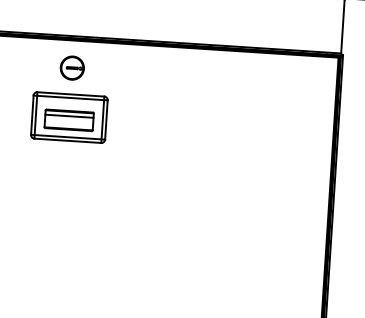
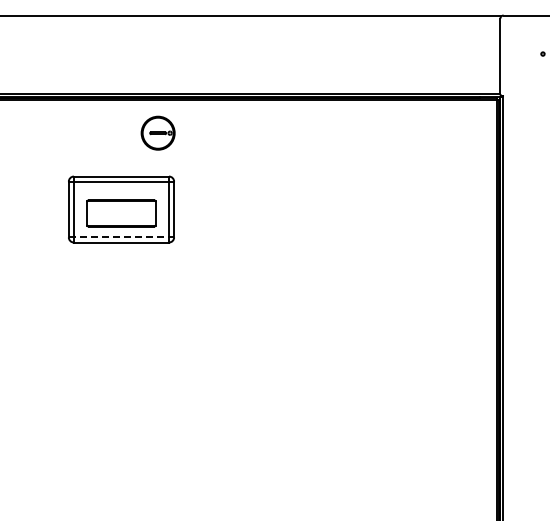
part: (71, 67) -> (157, 132), moved
line: (69, 116) -> (121, 207), removed
line: (68, 137) -> (121, 237), solid -> dashed

